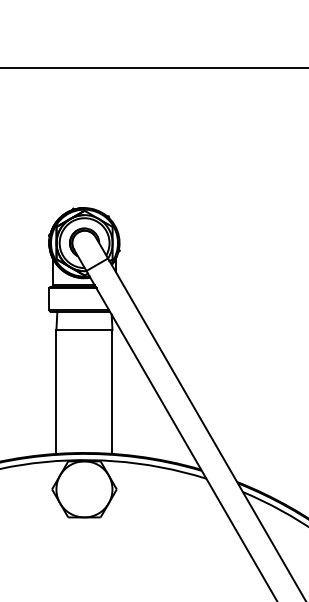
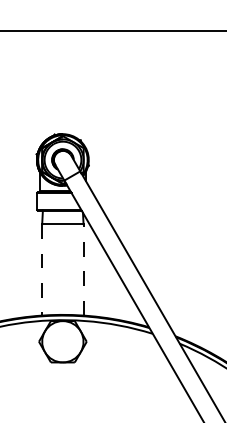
line: (56, 391) -> (42, 269), solid -> dashed
line: (112, 391) -> (83, 269), solid -> dashed

